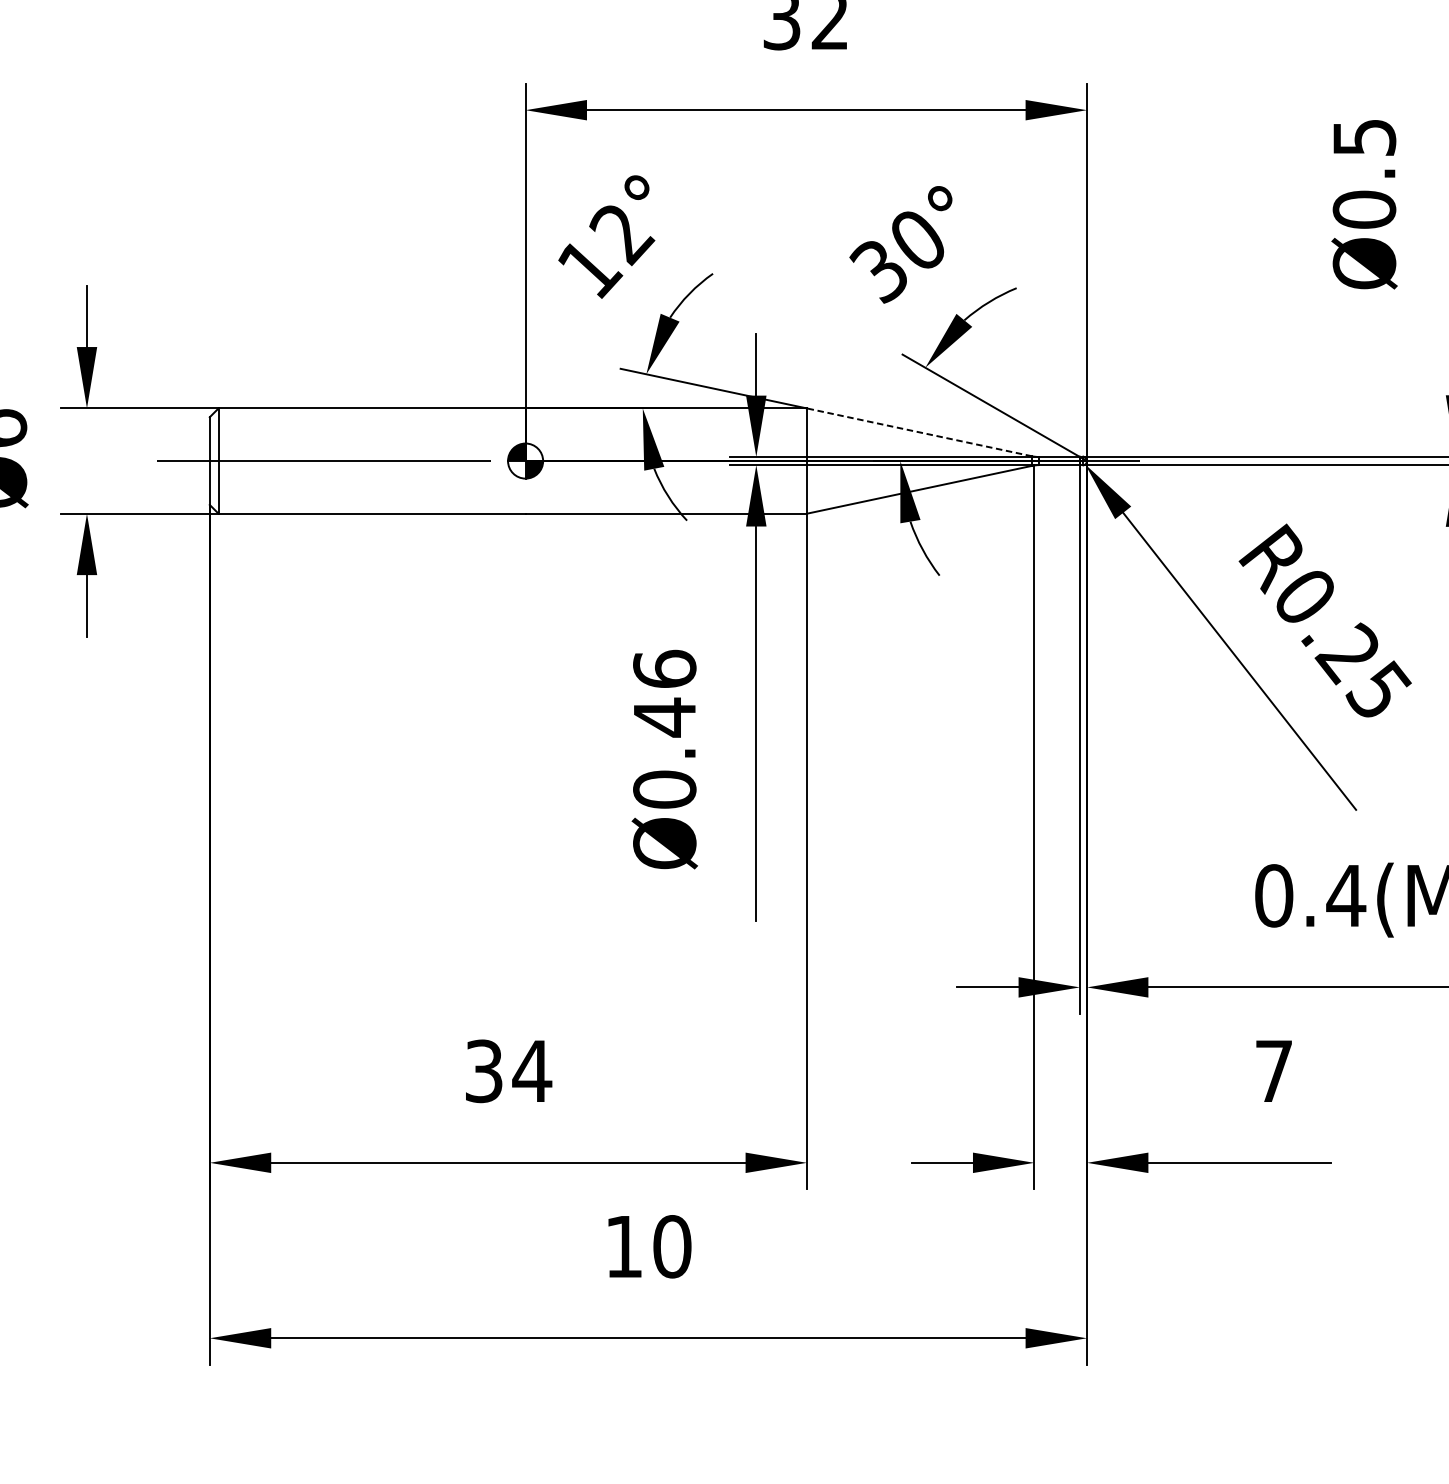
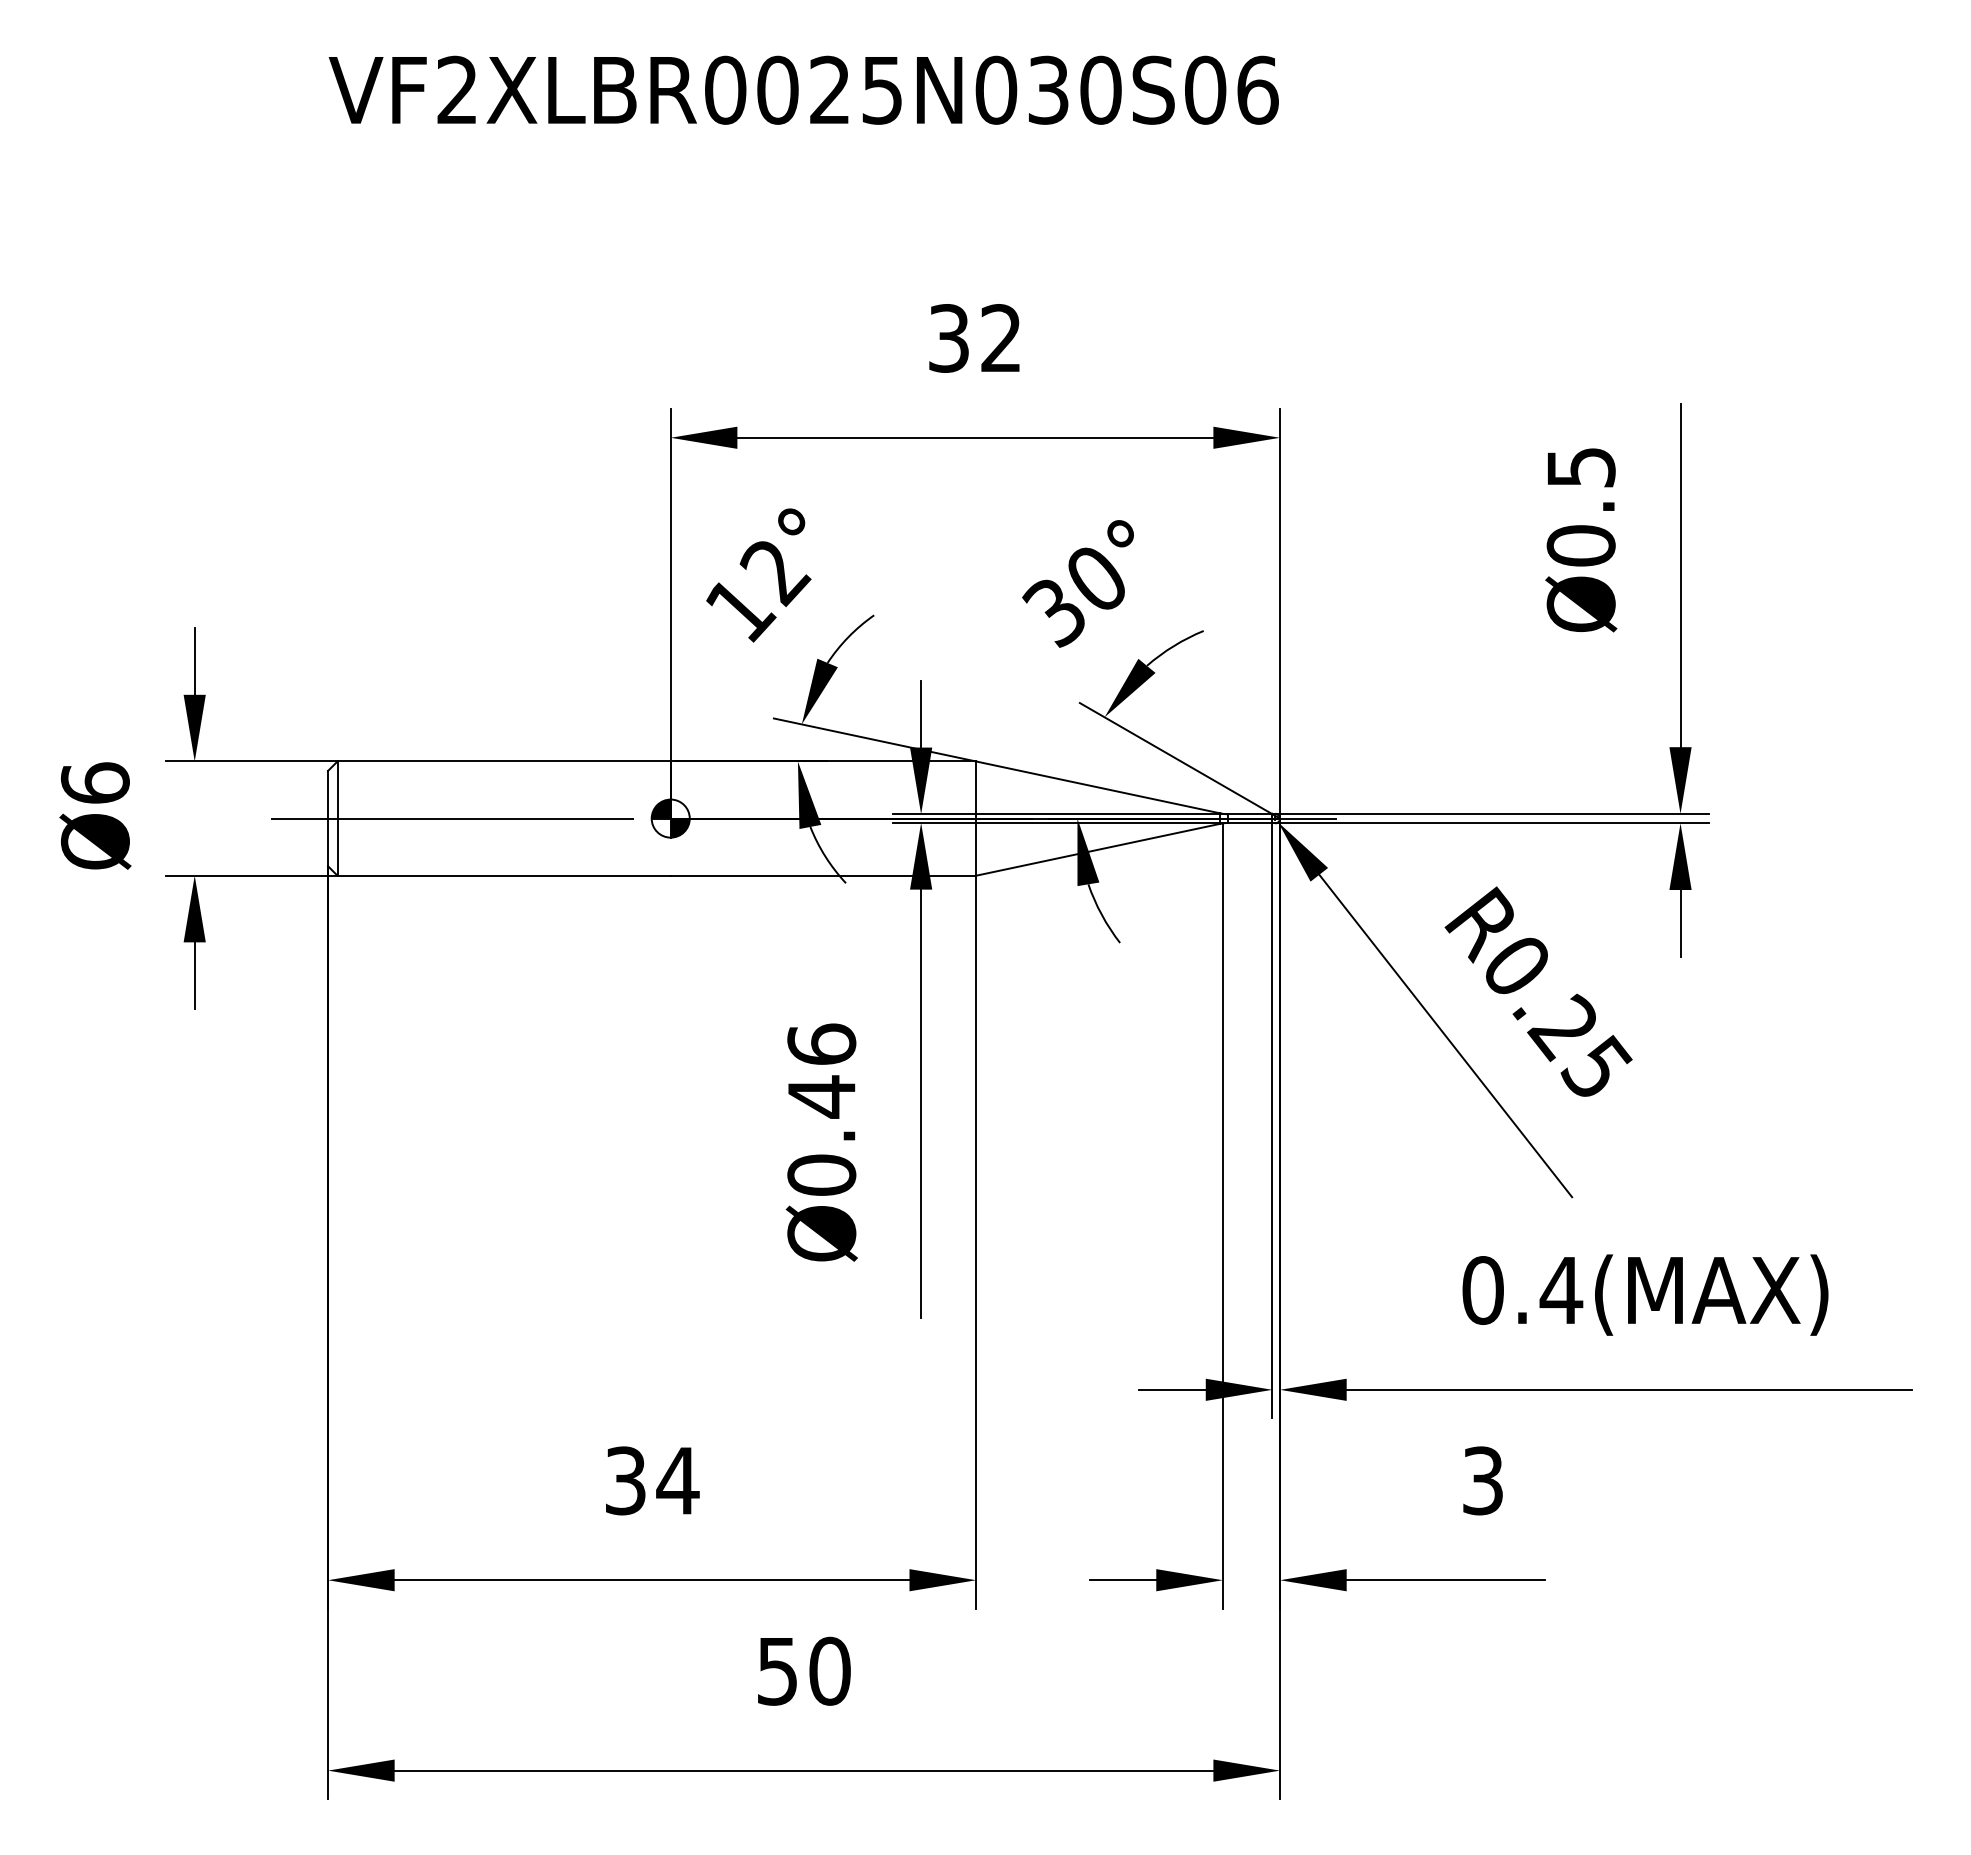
line: (919, 432) -> (1098, 787), dashed -> solid
text: (1273, 1070) -> (1482, 1480), 7 -> 3
text: (623, 1246) -> (777, 1671), 10 -> 50

